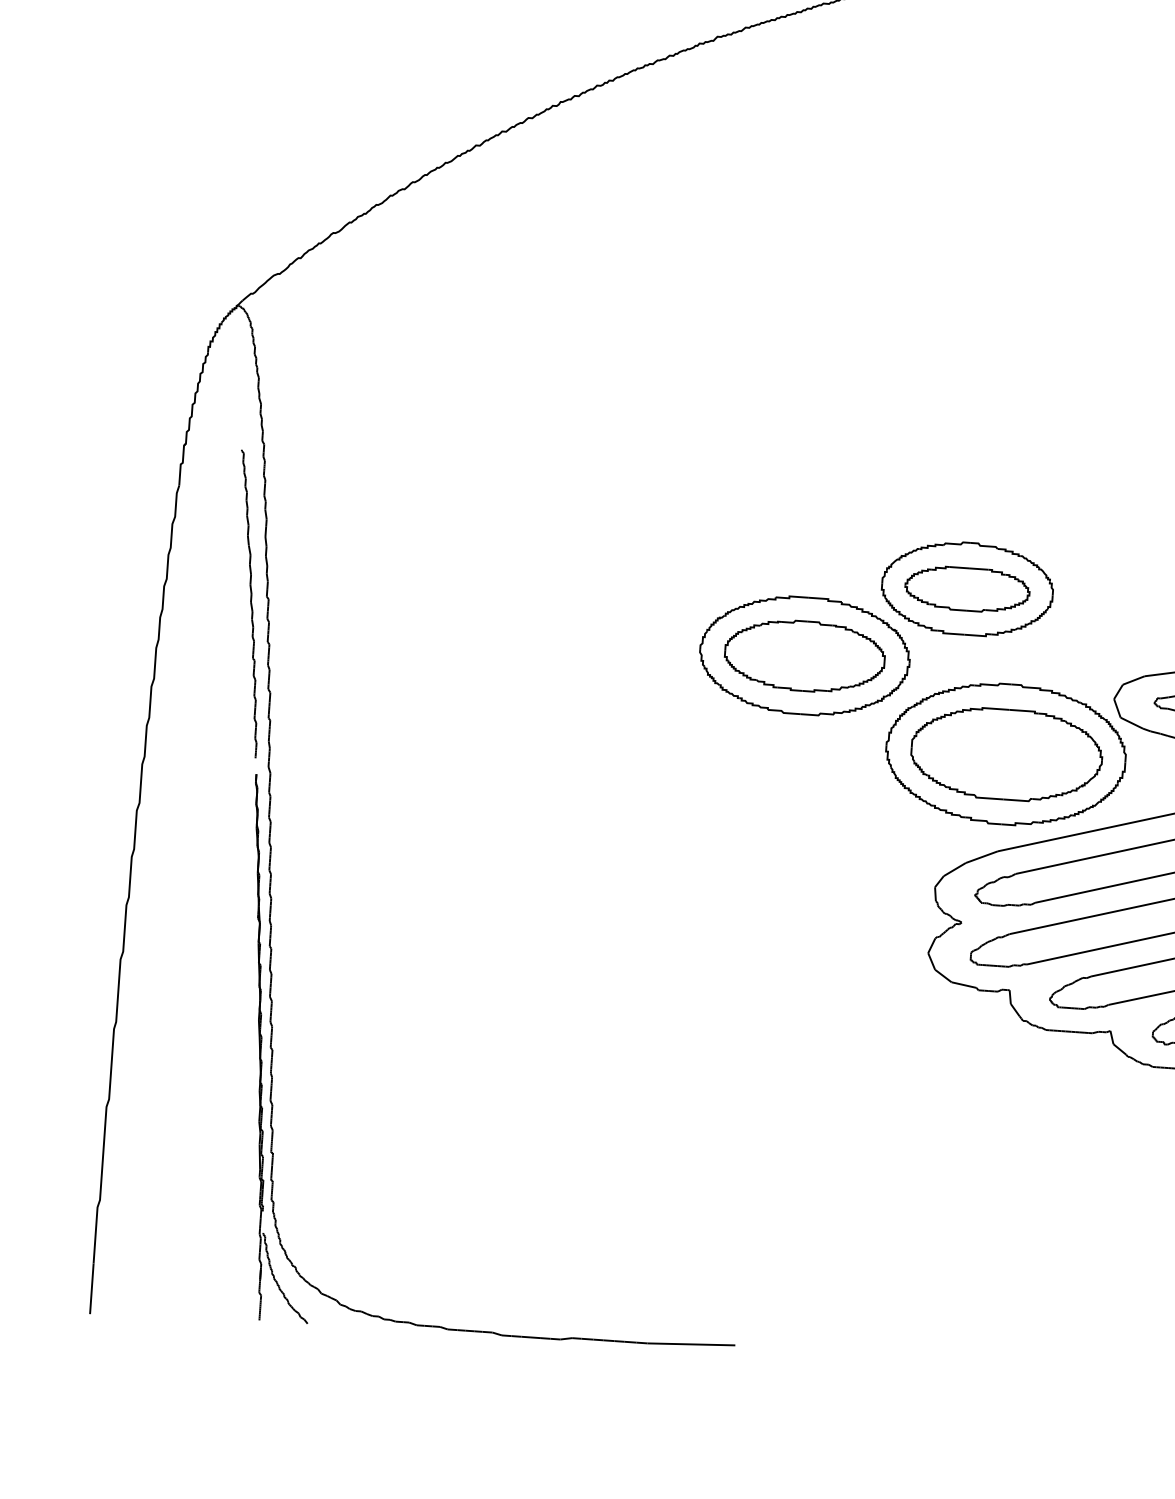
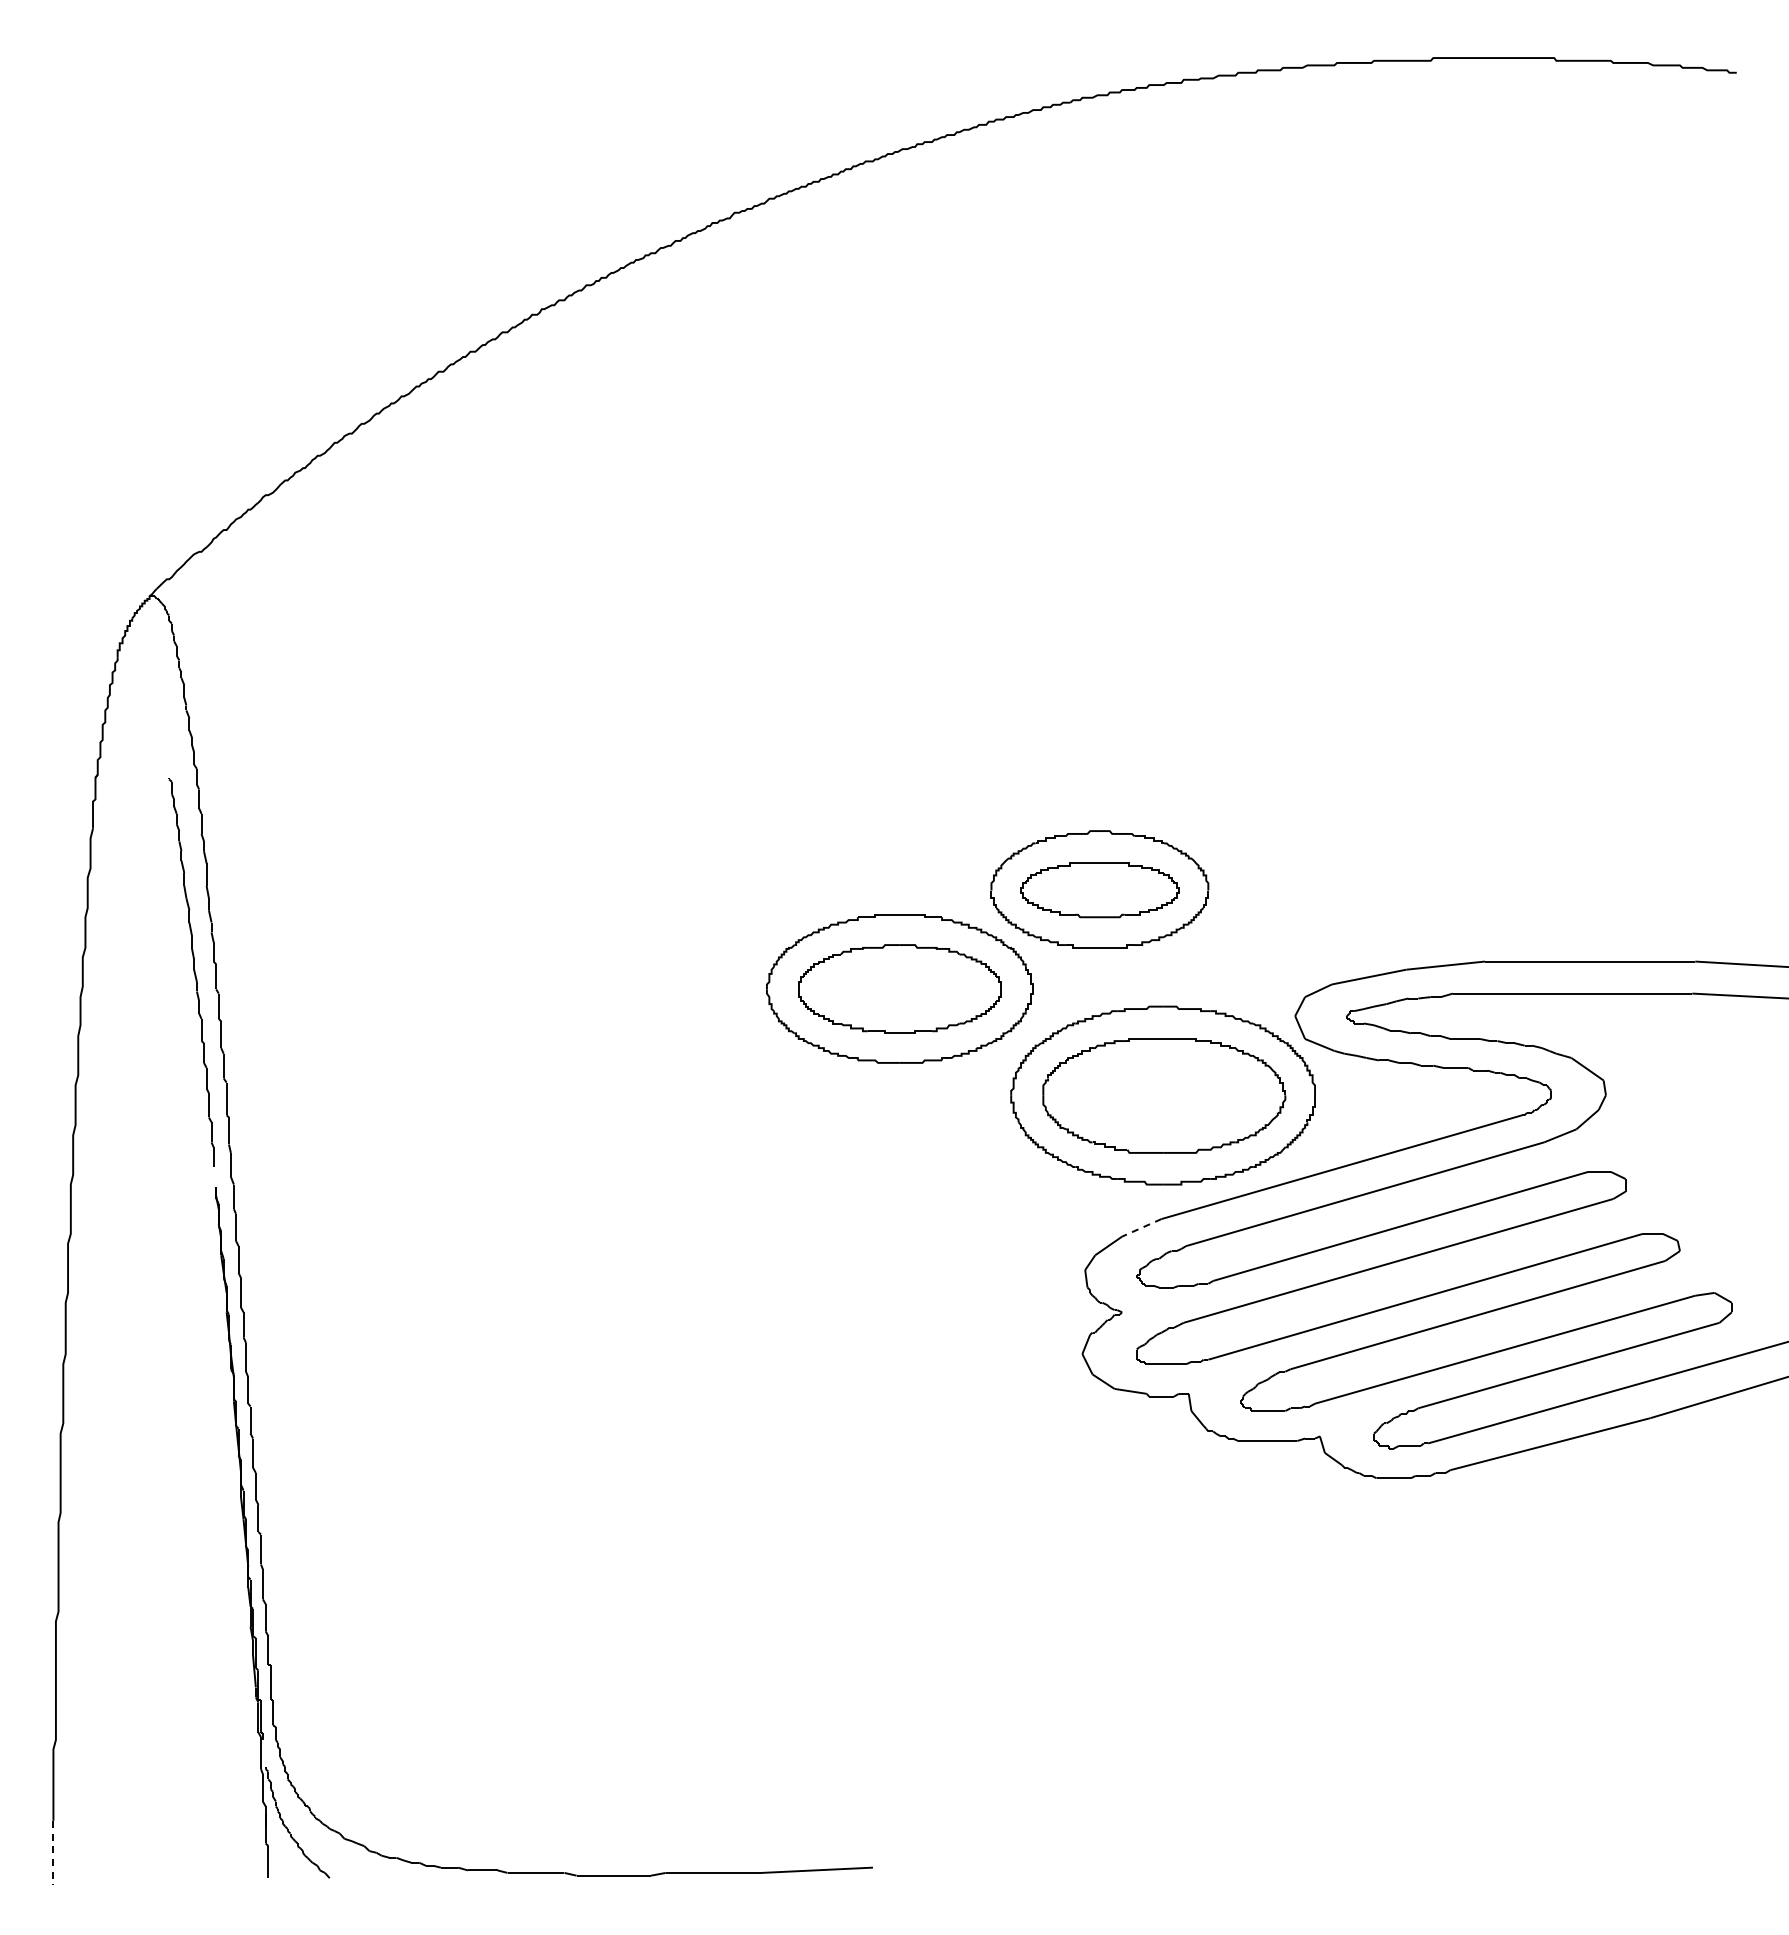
line: (981, 856) -> (1141, 1227), solid -> dashed
line: (91, 1288) -> (53, 1852), solid -> dashed

